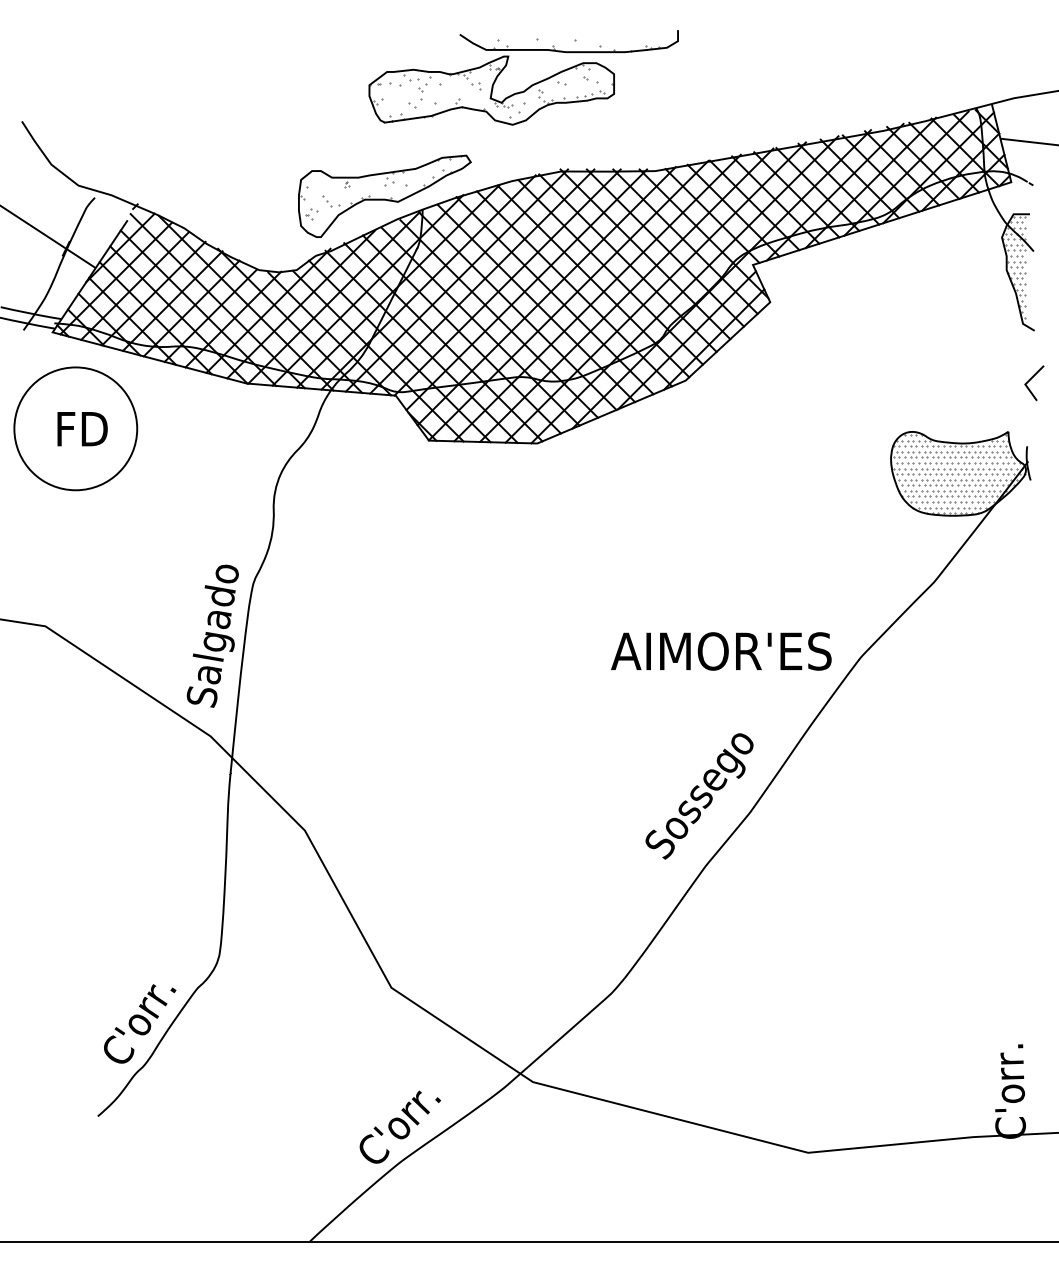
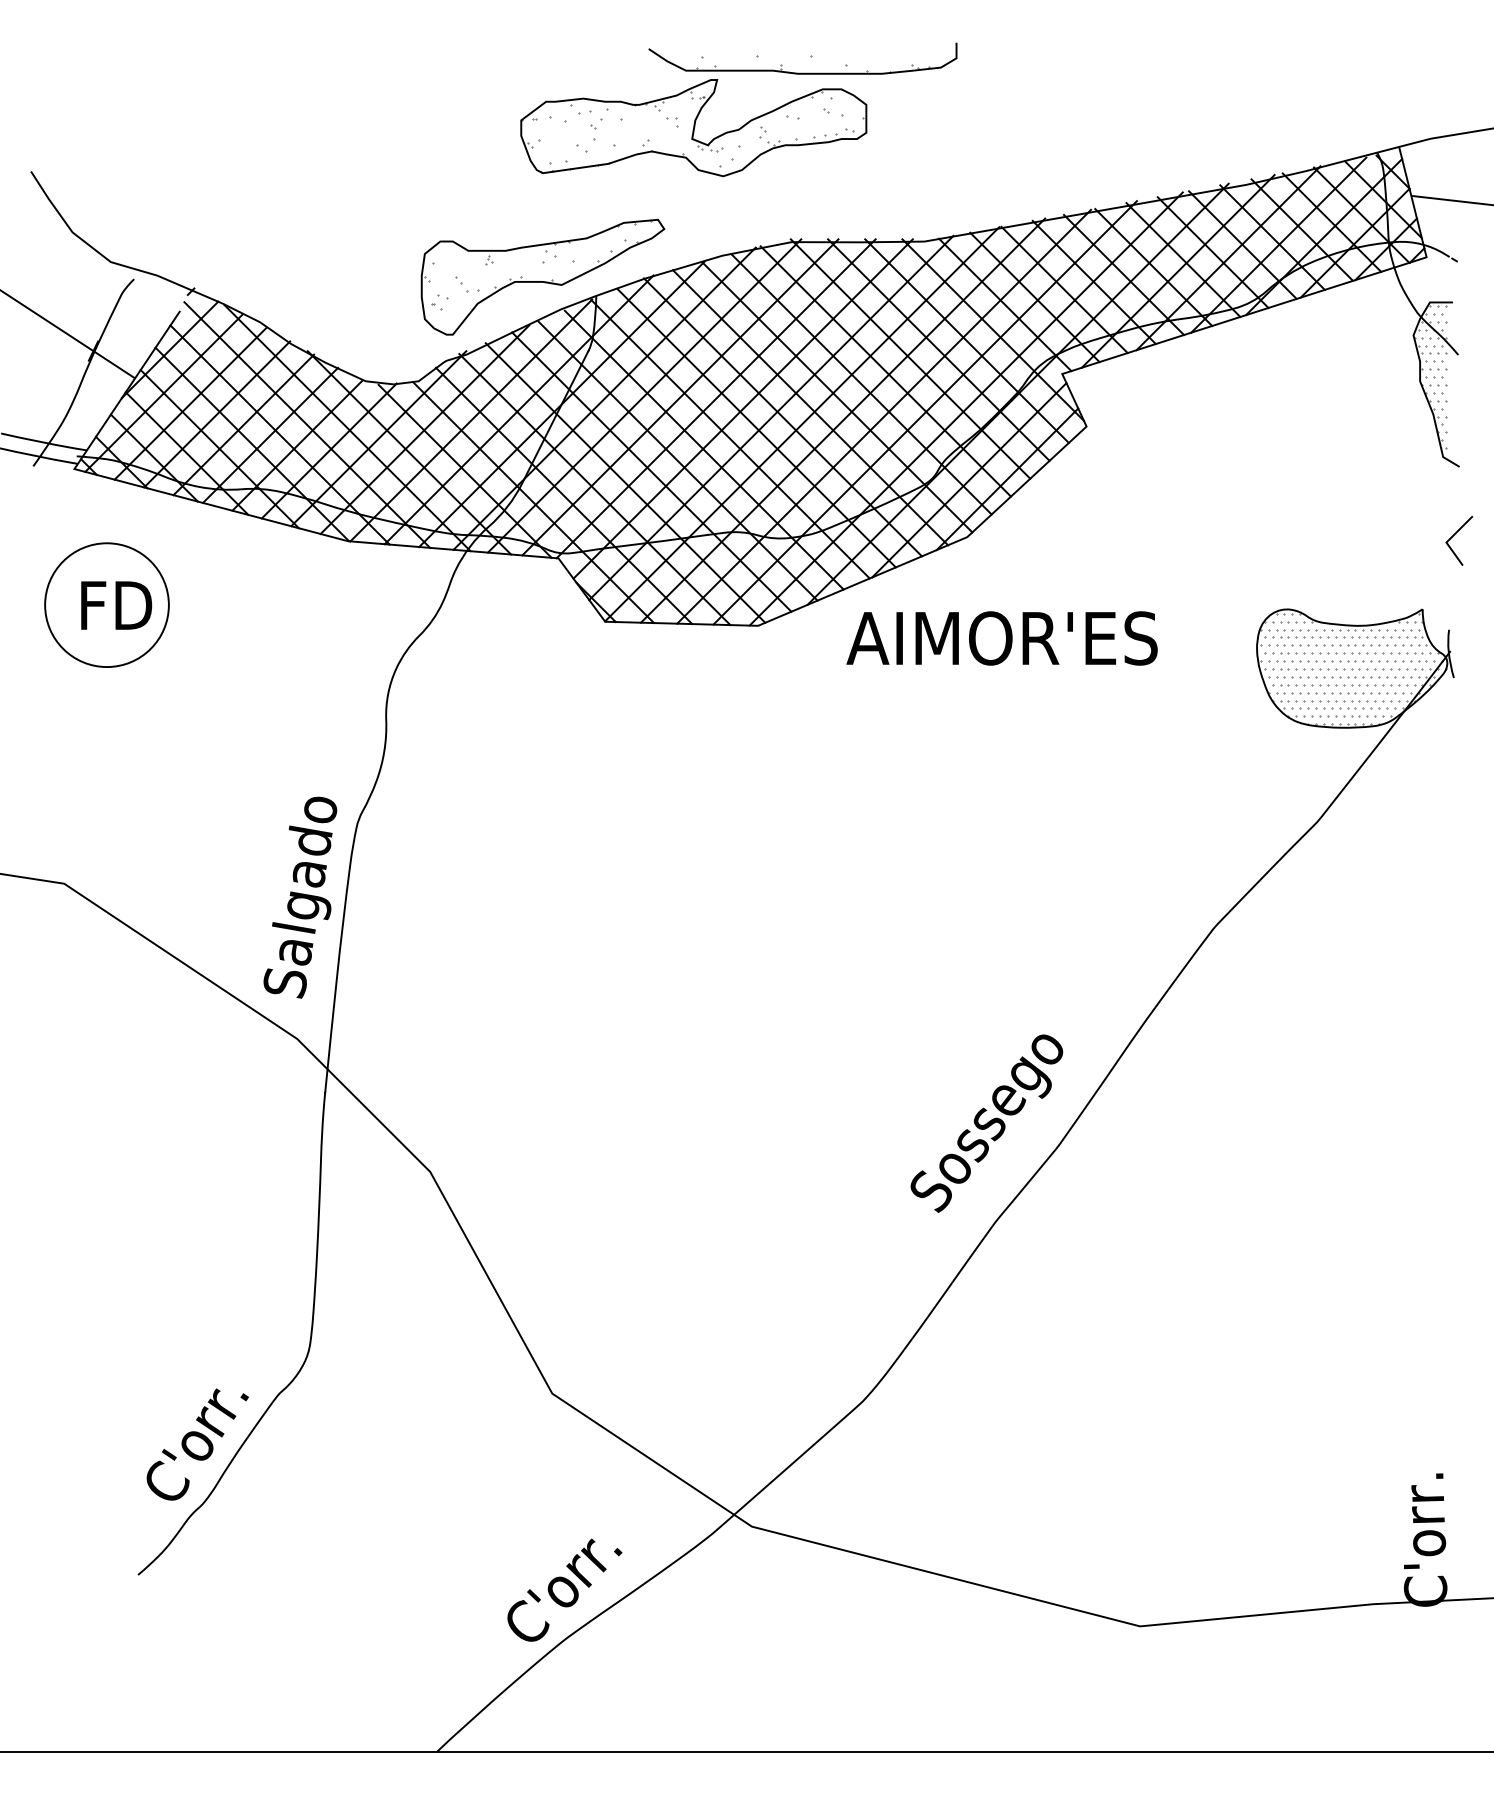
circle: (75, 428) -> (106, 604), size x0.71
text: (721, 651) -> (1002, 638), moved

